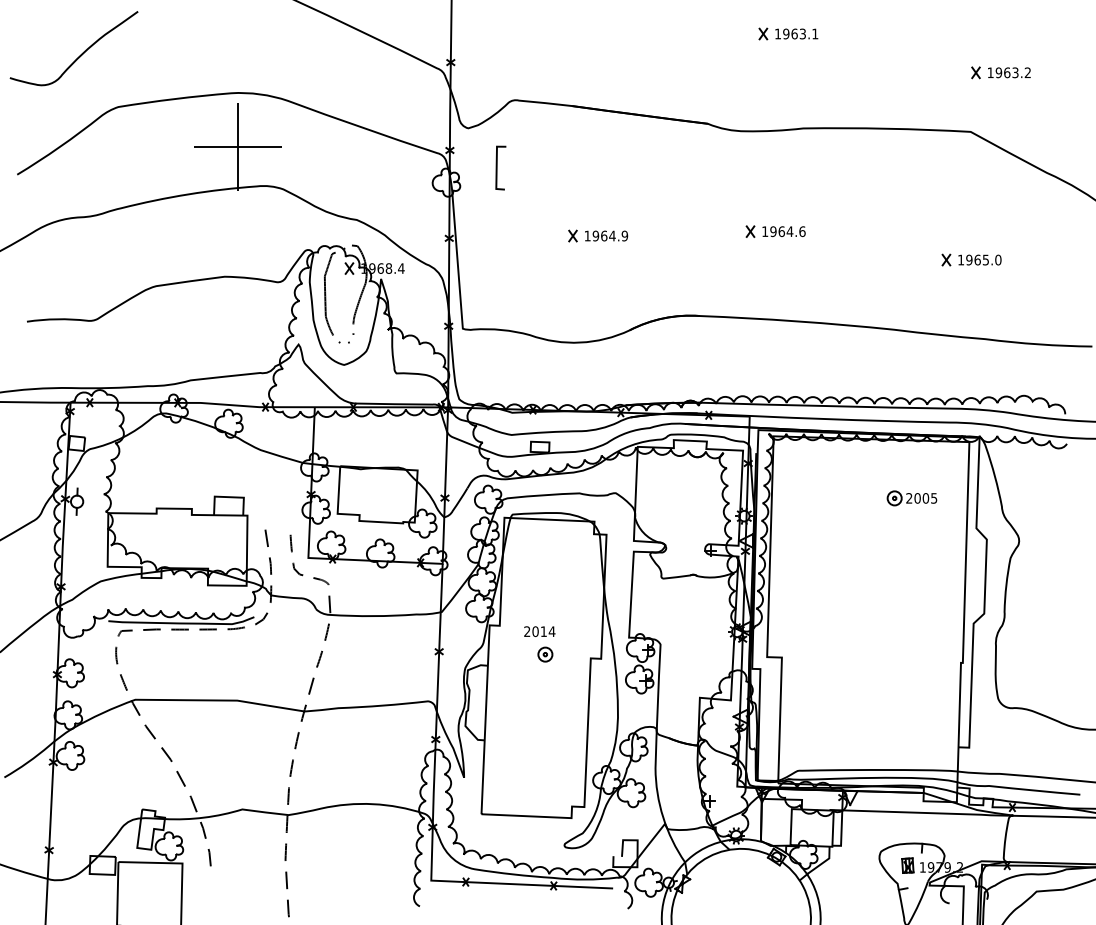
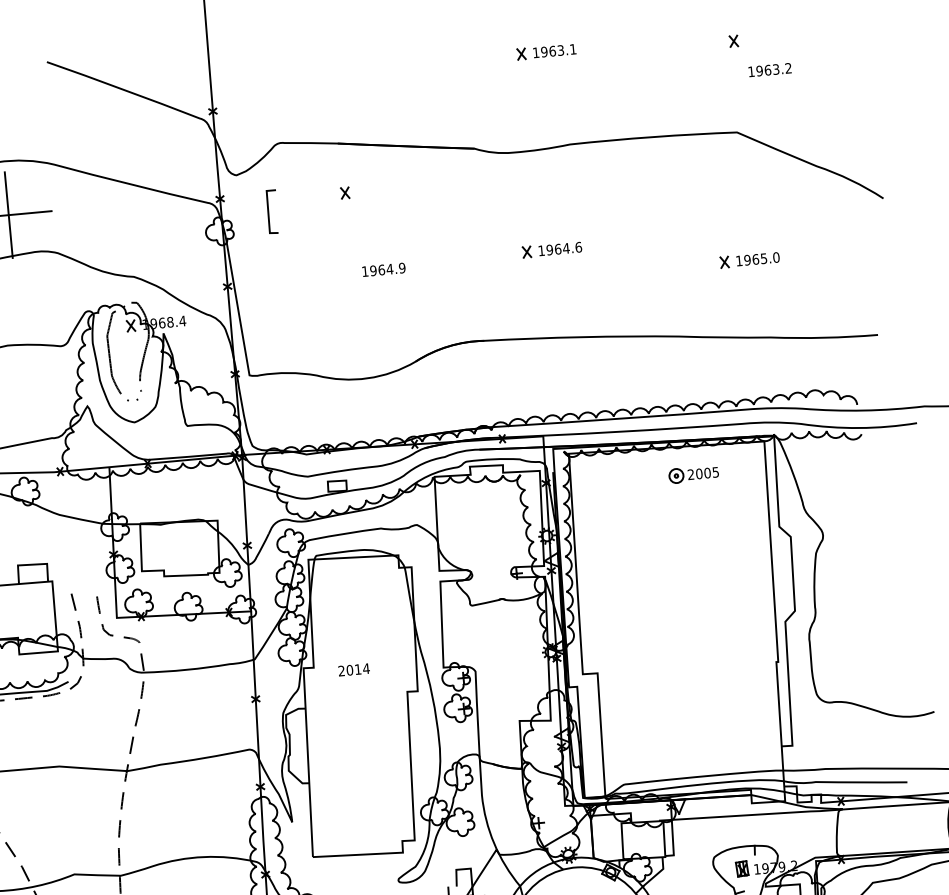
part: (975, 72) -> (733, 41), moved
part: (572, 235) -> (344, 192), moved
part: (911, 498) -> (693, 474), moved
part: (545, 654) -> (361, 692), removed

